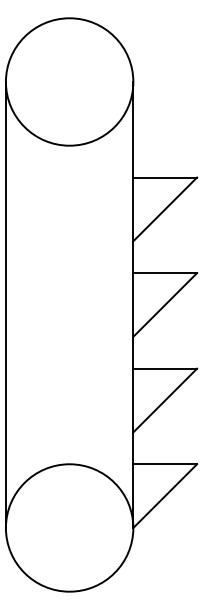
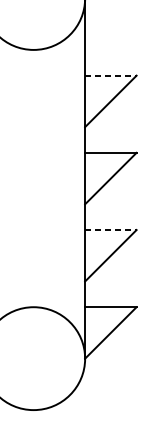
line: (165, 177) -> (111, 75), solid -> dashed
line: (165, 368) -> (111, 229), solid -> dashed

